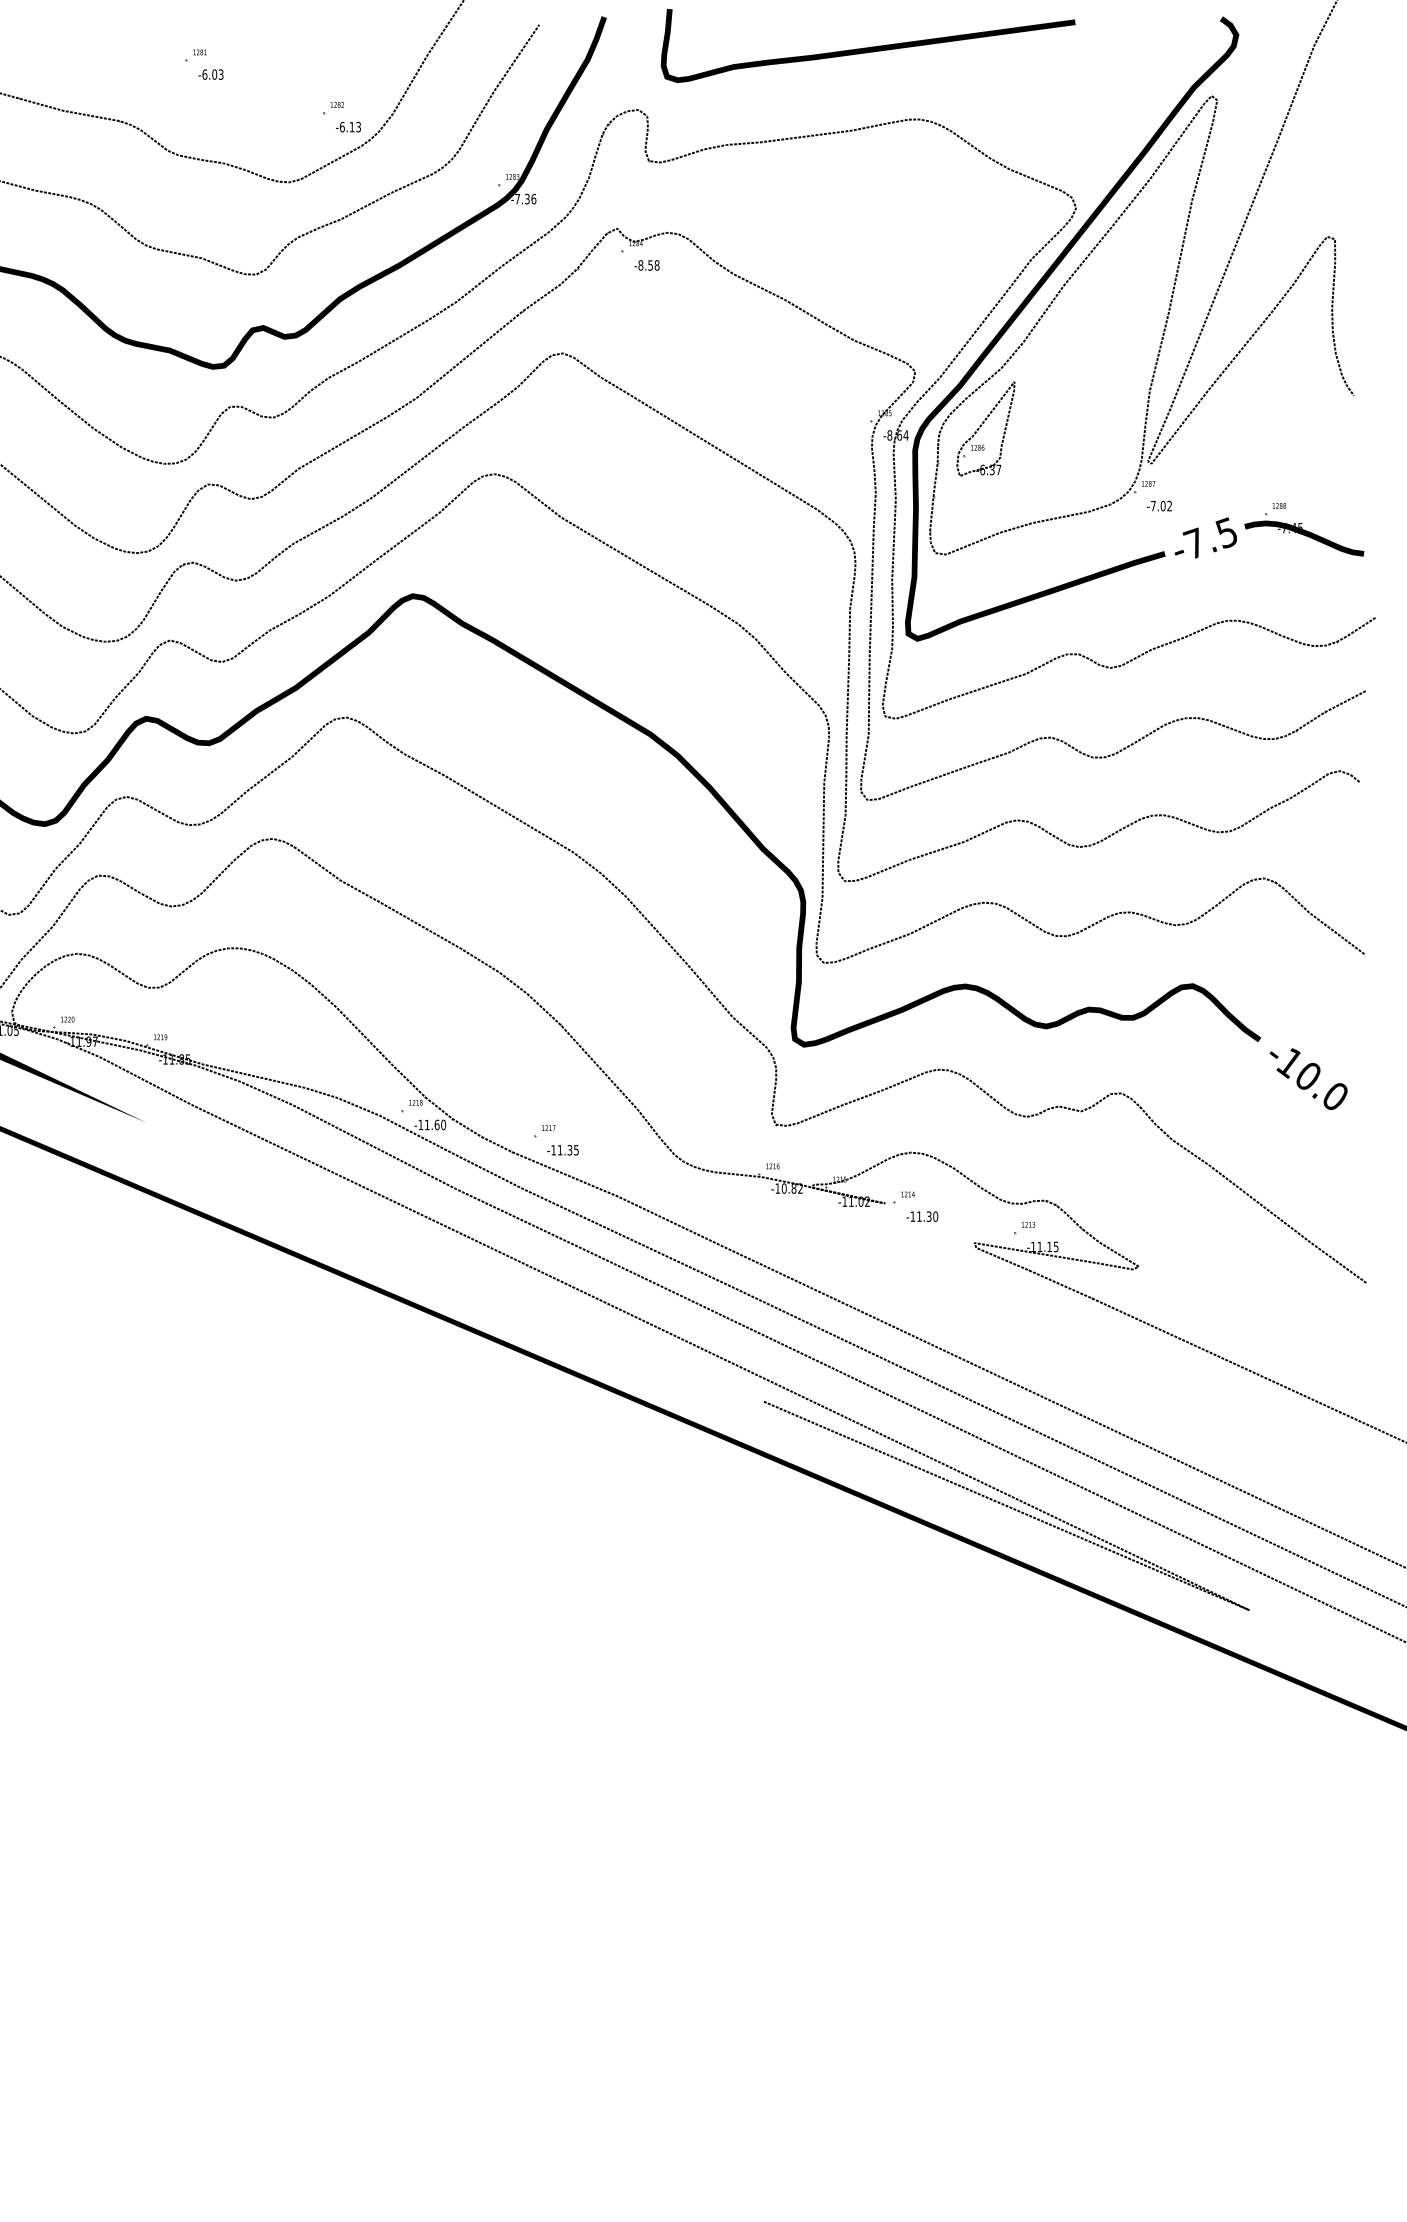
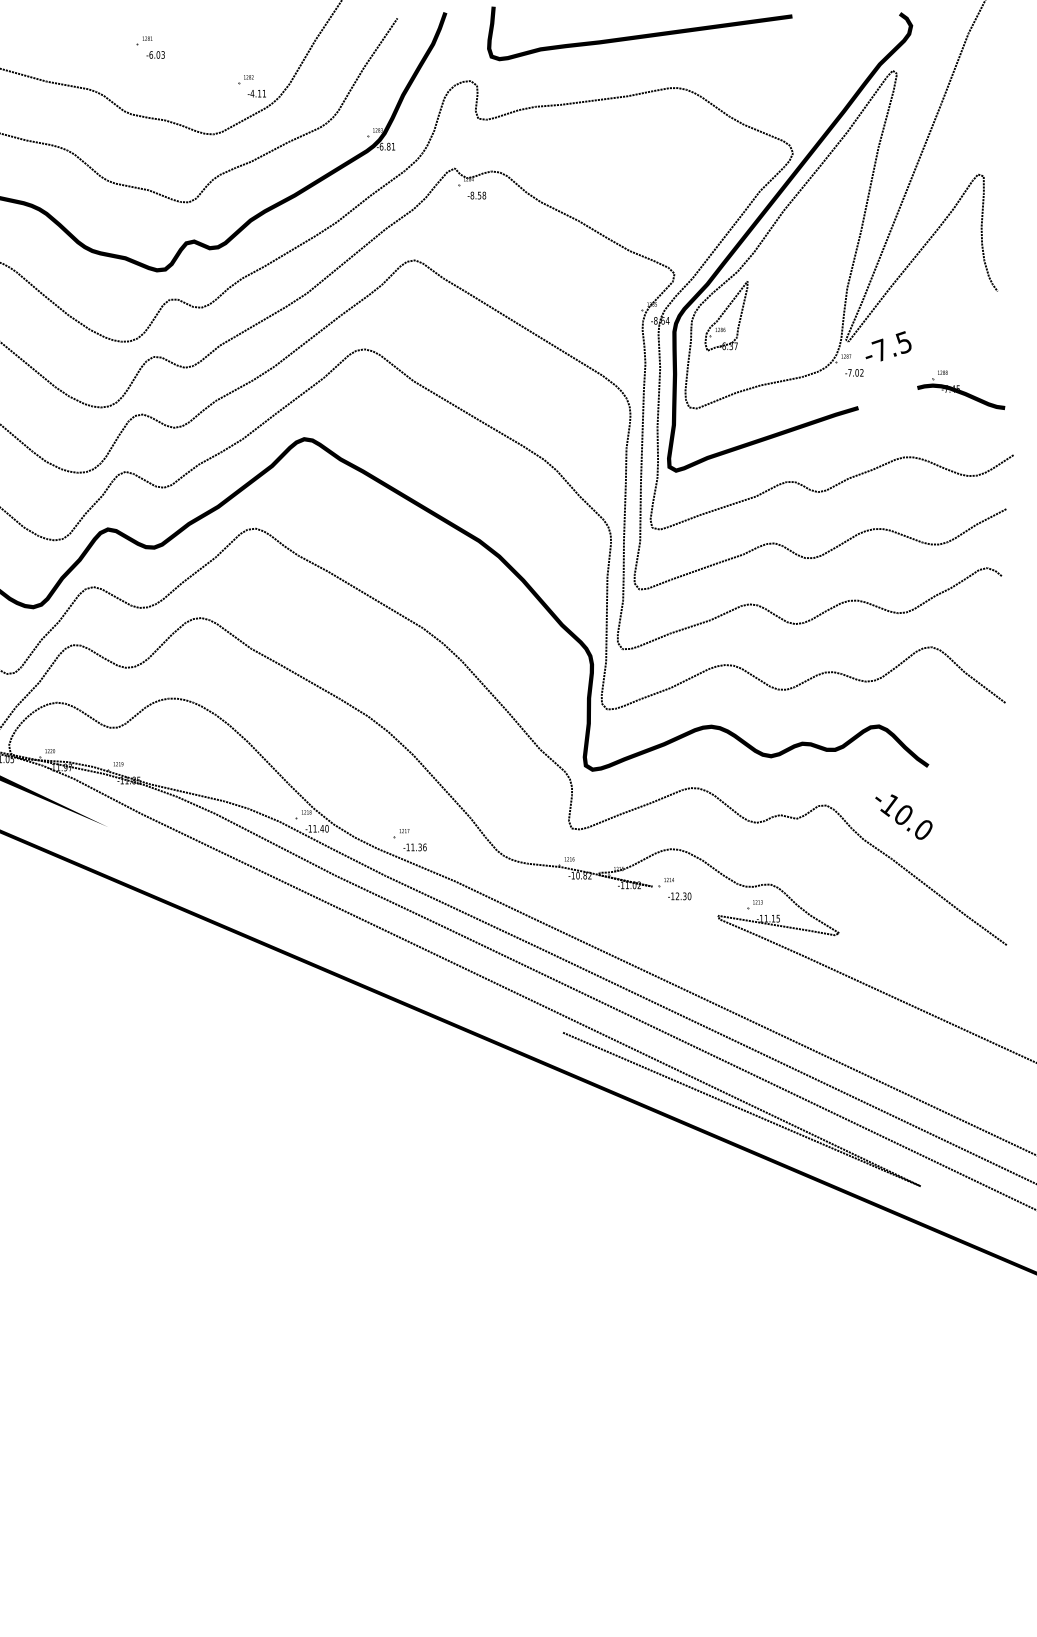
text: (349, 126) -> (257, 93), -6.13 -> -4.11
text: (525, 198) -> (387, 146), -7.36 -> -6.81
text: (1205, 537) -> (888, 345), moved
text: (1308, 1078) -> (903, 816), moved
text: (436, 1124) -> (321, 828), -11.60 -> -11.40
text: (576, 1150) -> (424, 847), -11.35 -> -11.36
text: (919, 1216) -> (677, 896), -11.30 -> -12.30

